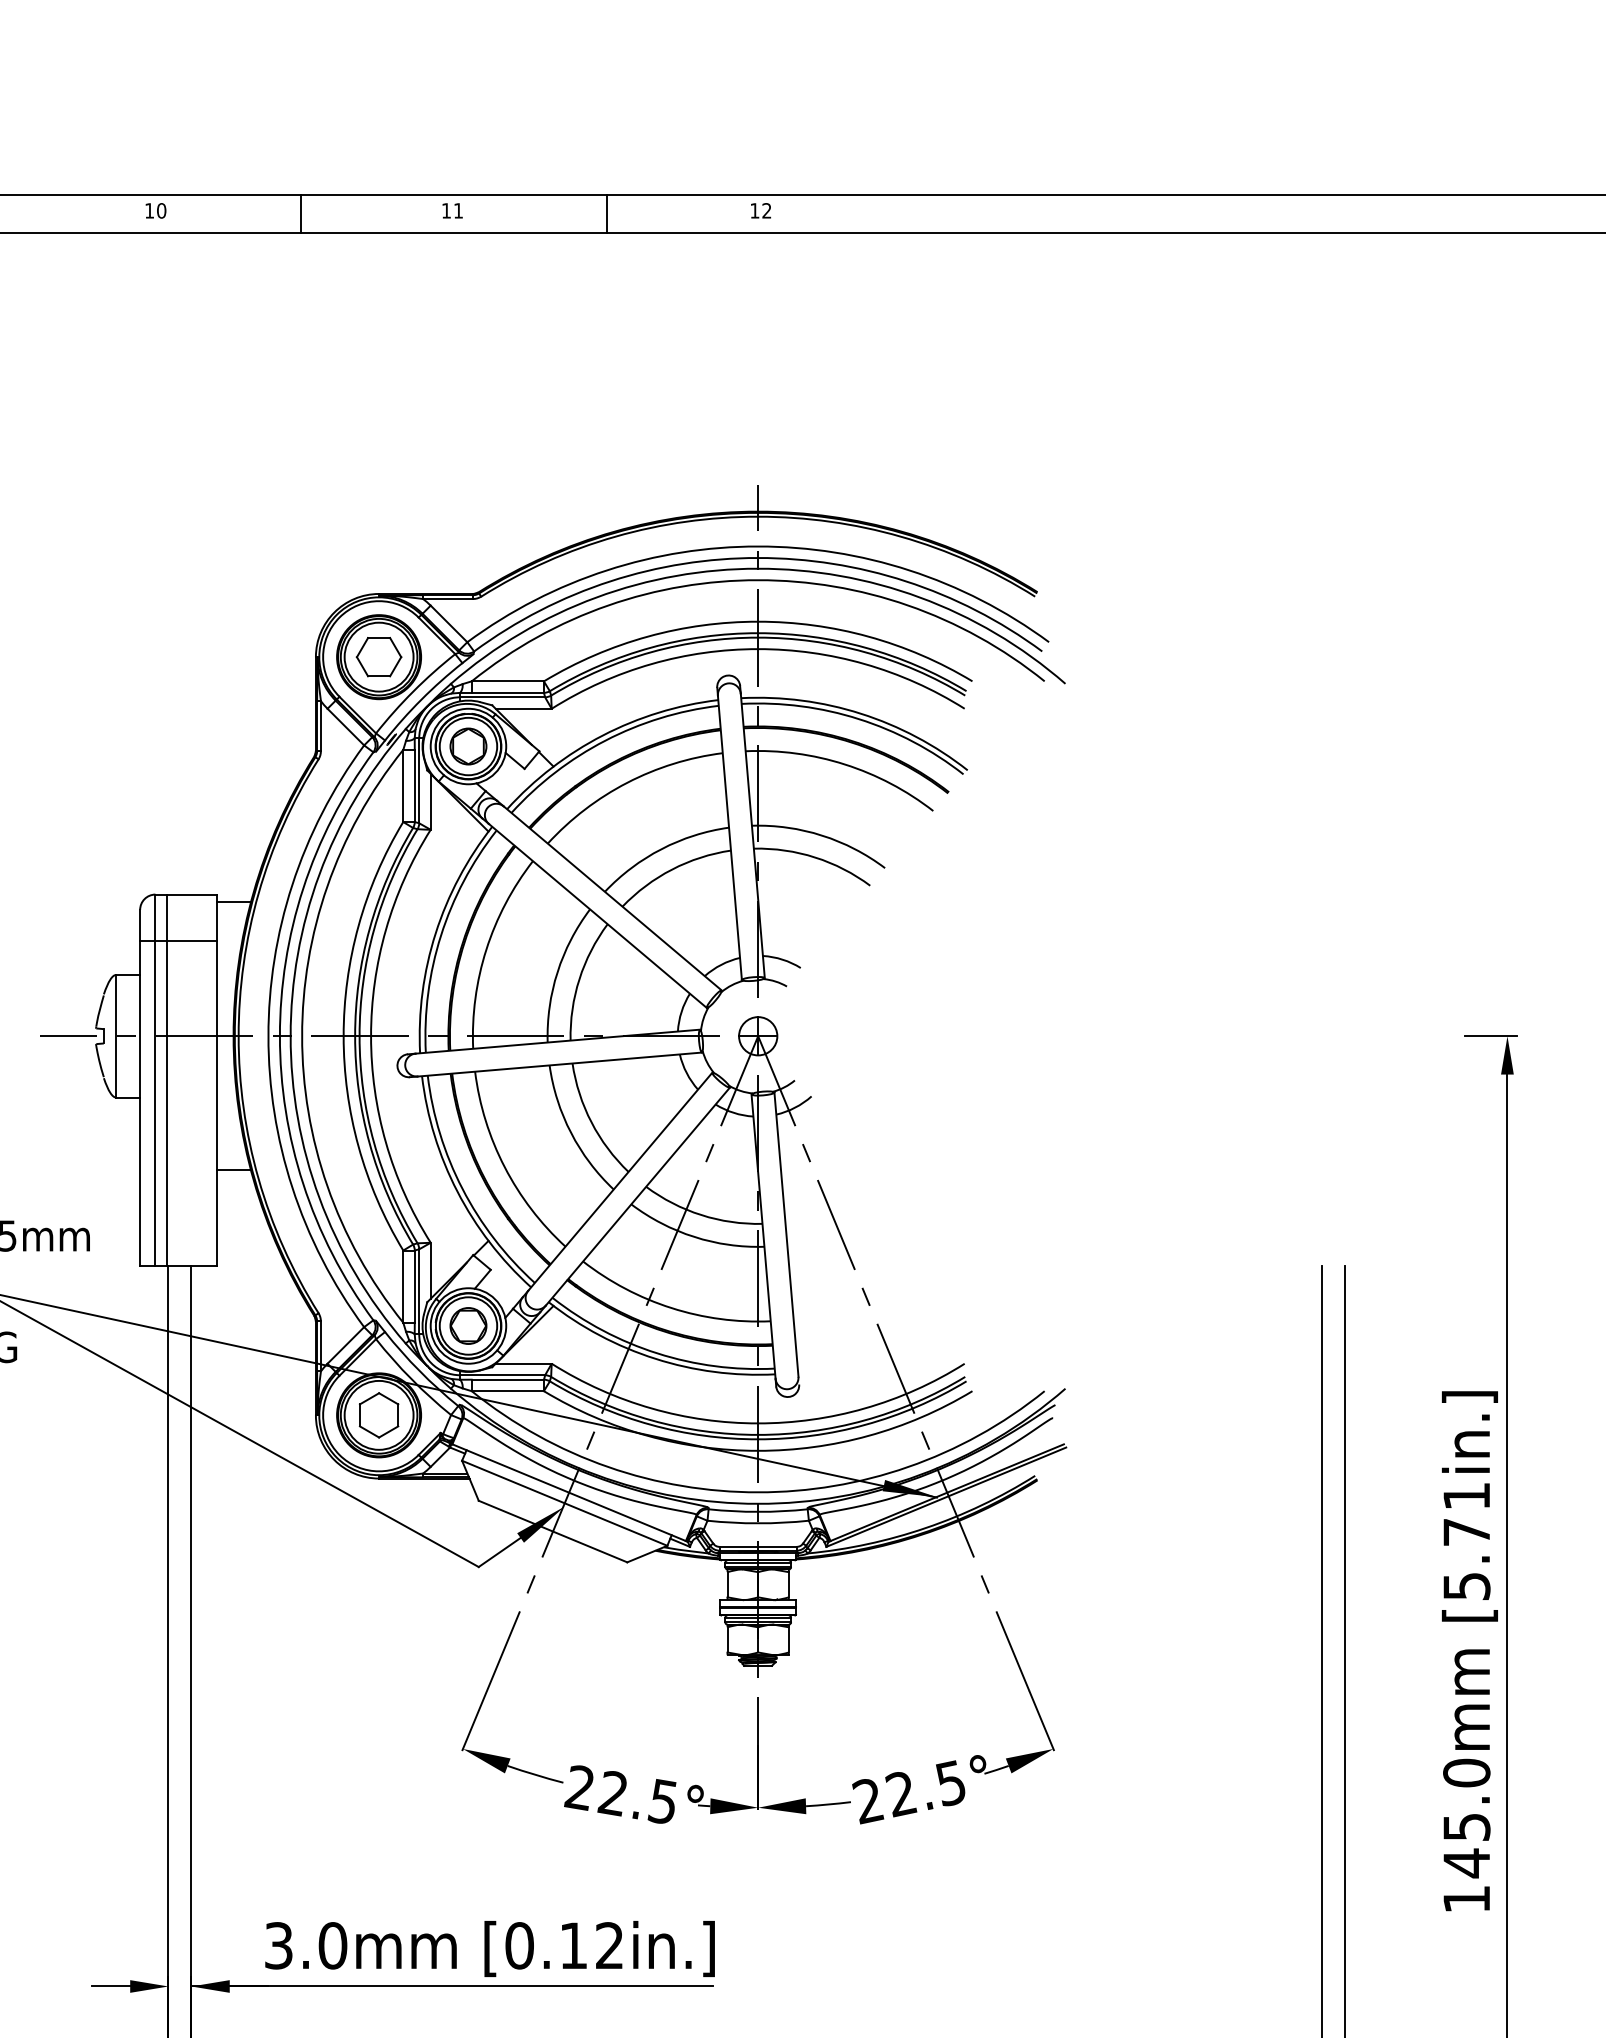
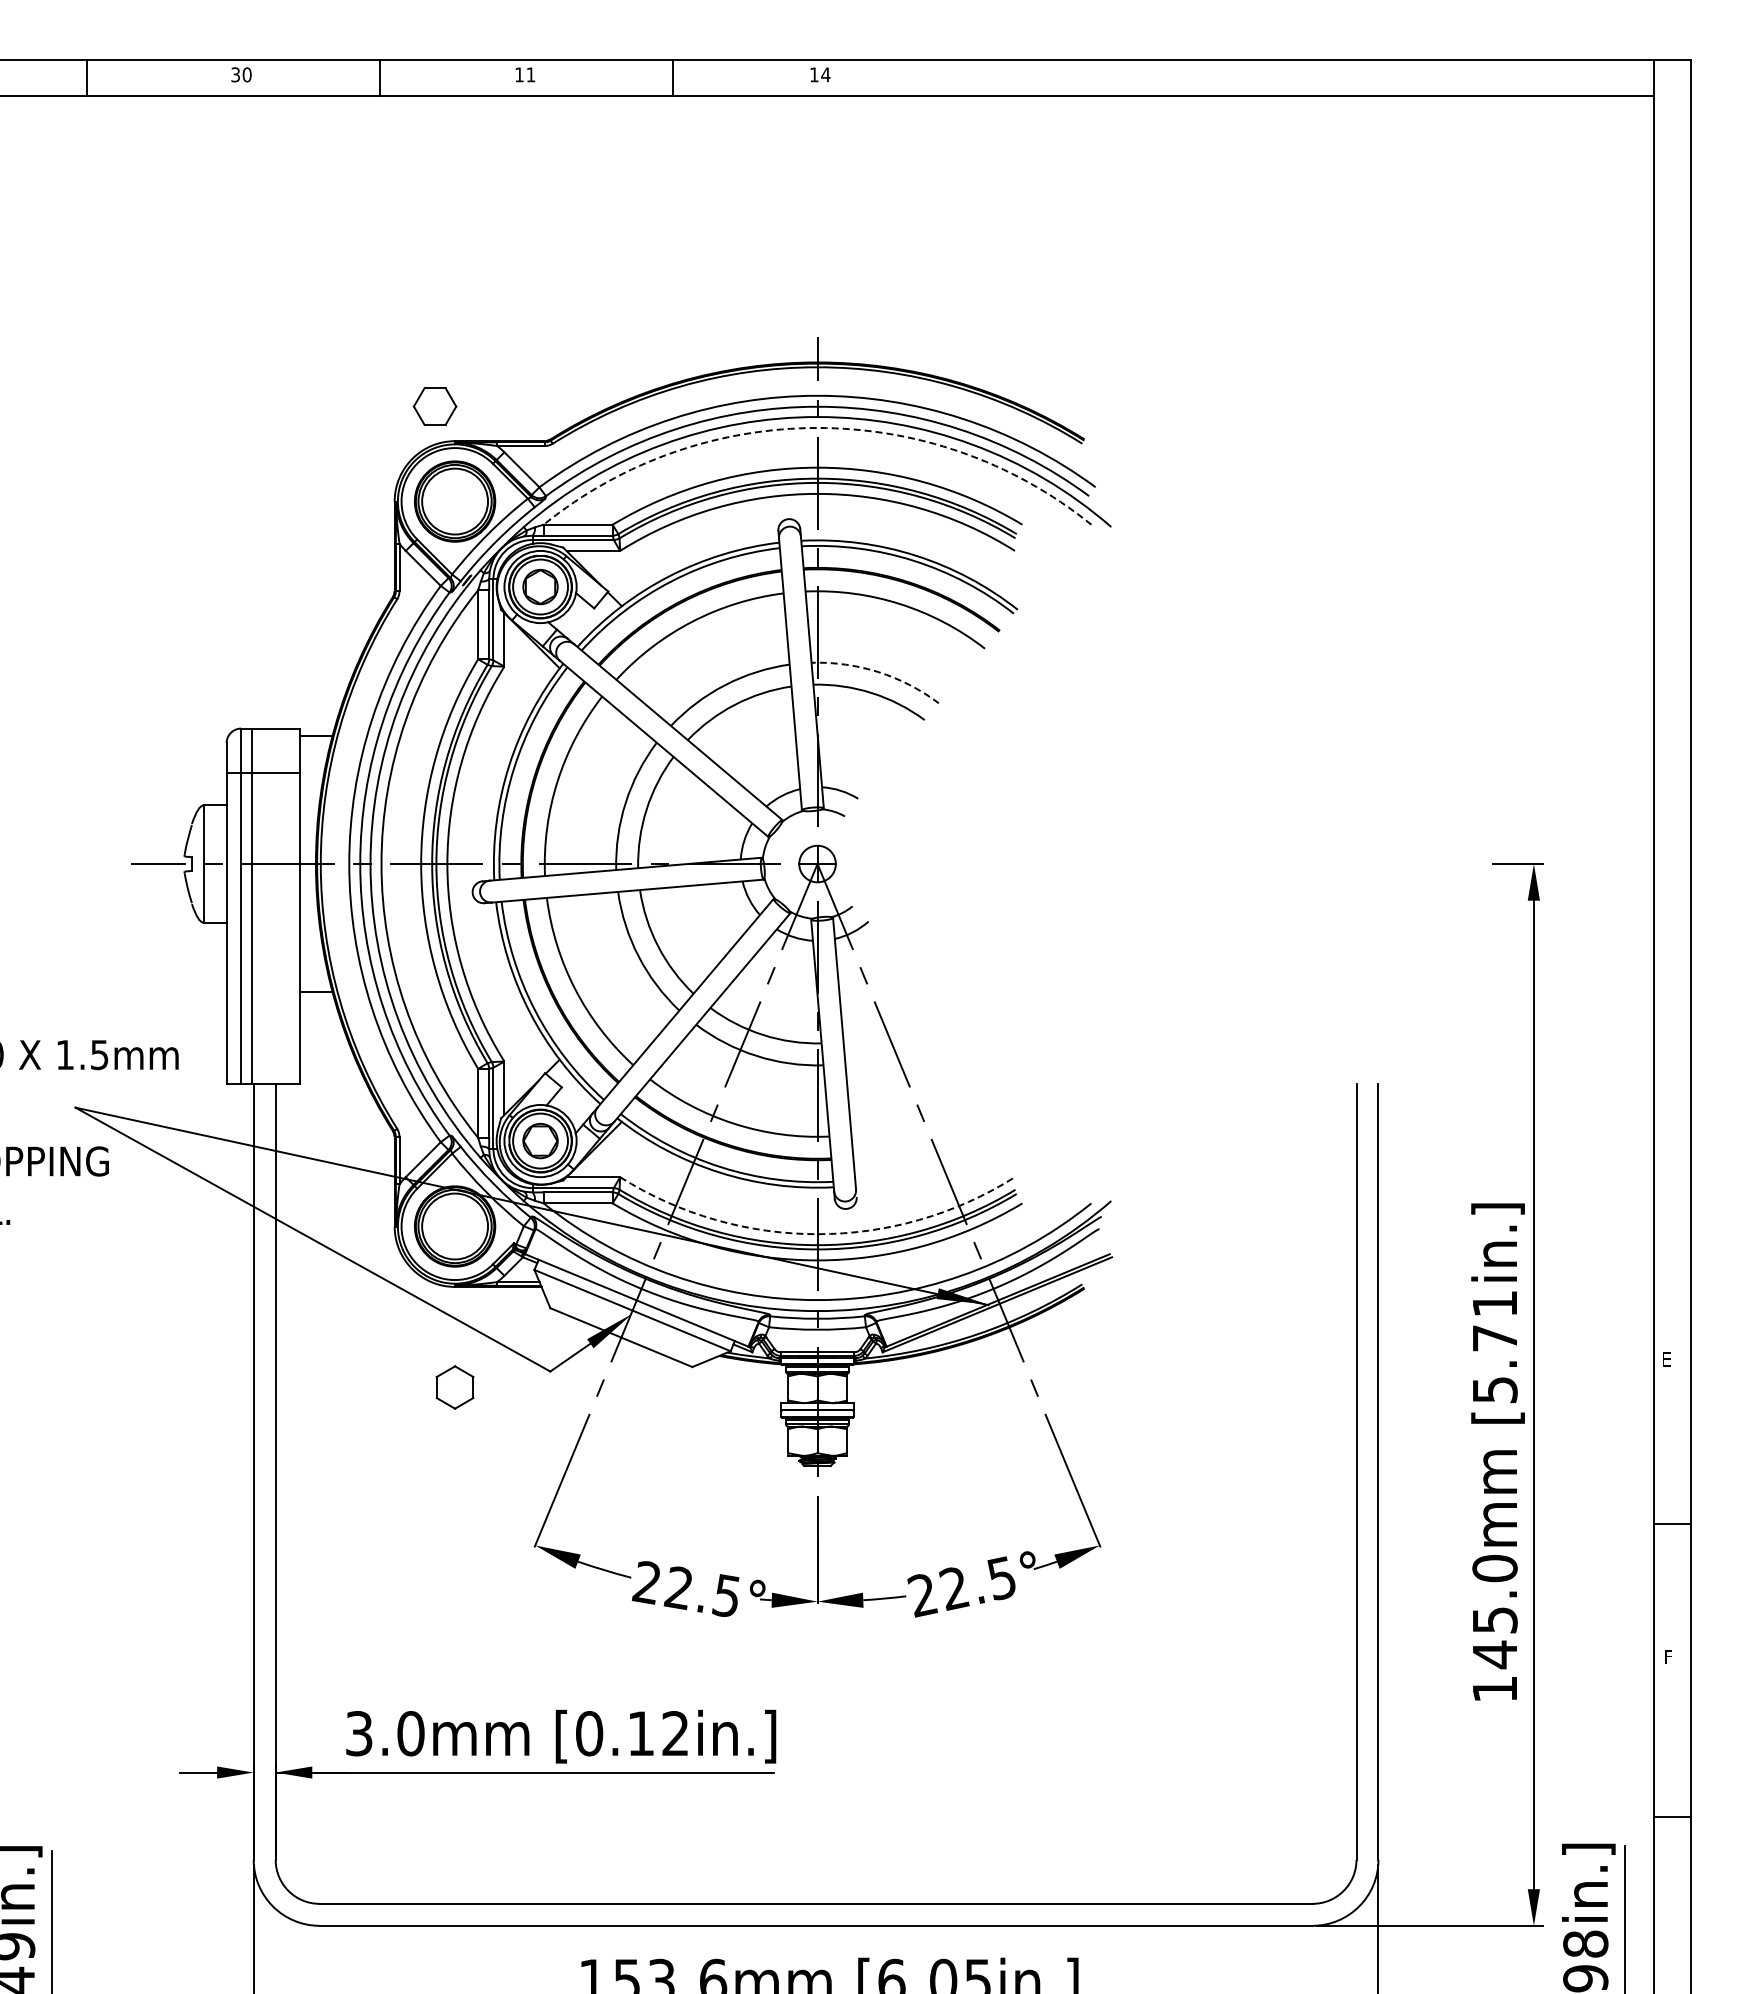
text: (149, 210) -> (235, 74), 10 -> 30
text: (766, 210) -> (825, 74), 12 -> 14
arc: (758, 579) -> (817, 427), solid -> dashed
part: (378, 657) -> (434, 406), moved
arc: (821, 835) -> (878, 672), solid -> dashed
part: (378, 1415) -> (454, 1387), moved
arc: (758, 1423) -> (817, 1234), solid -> dashed

